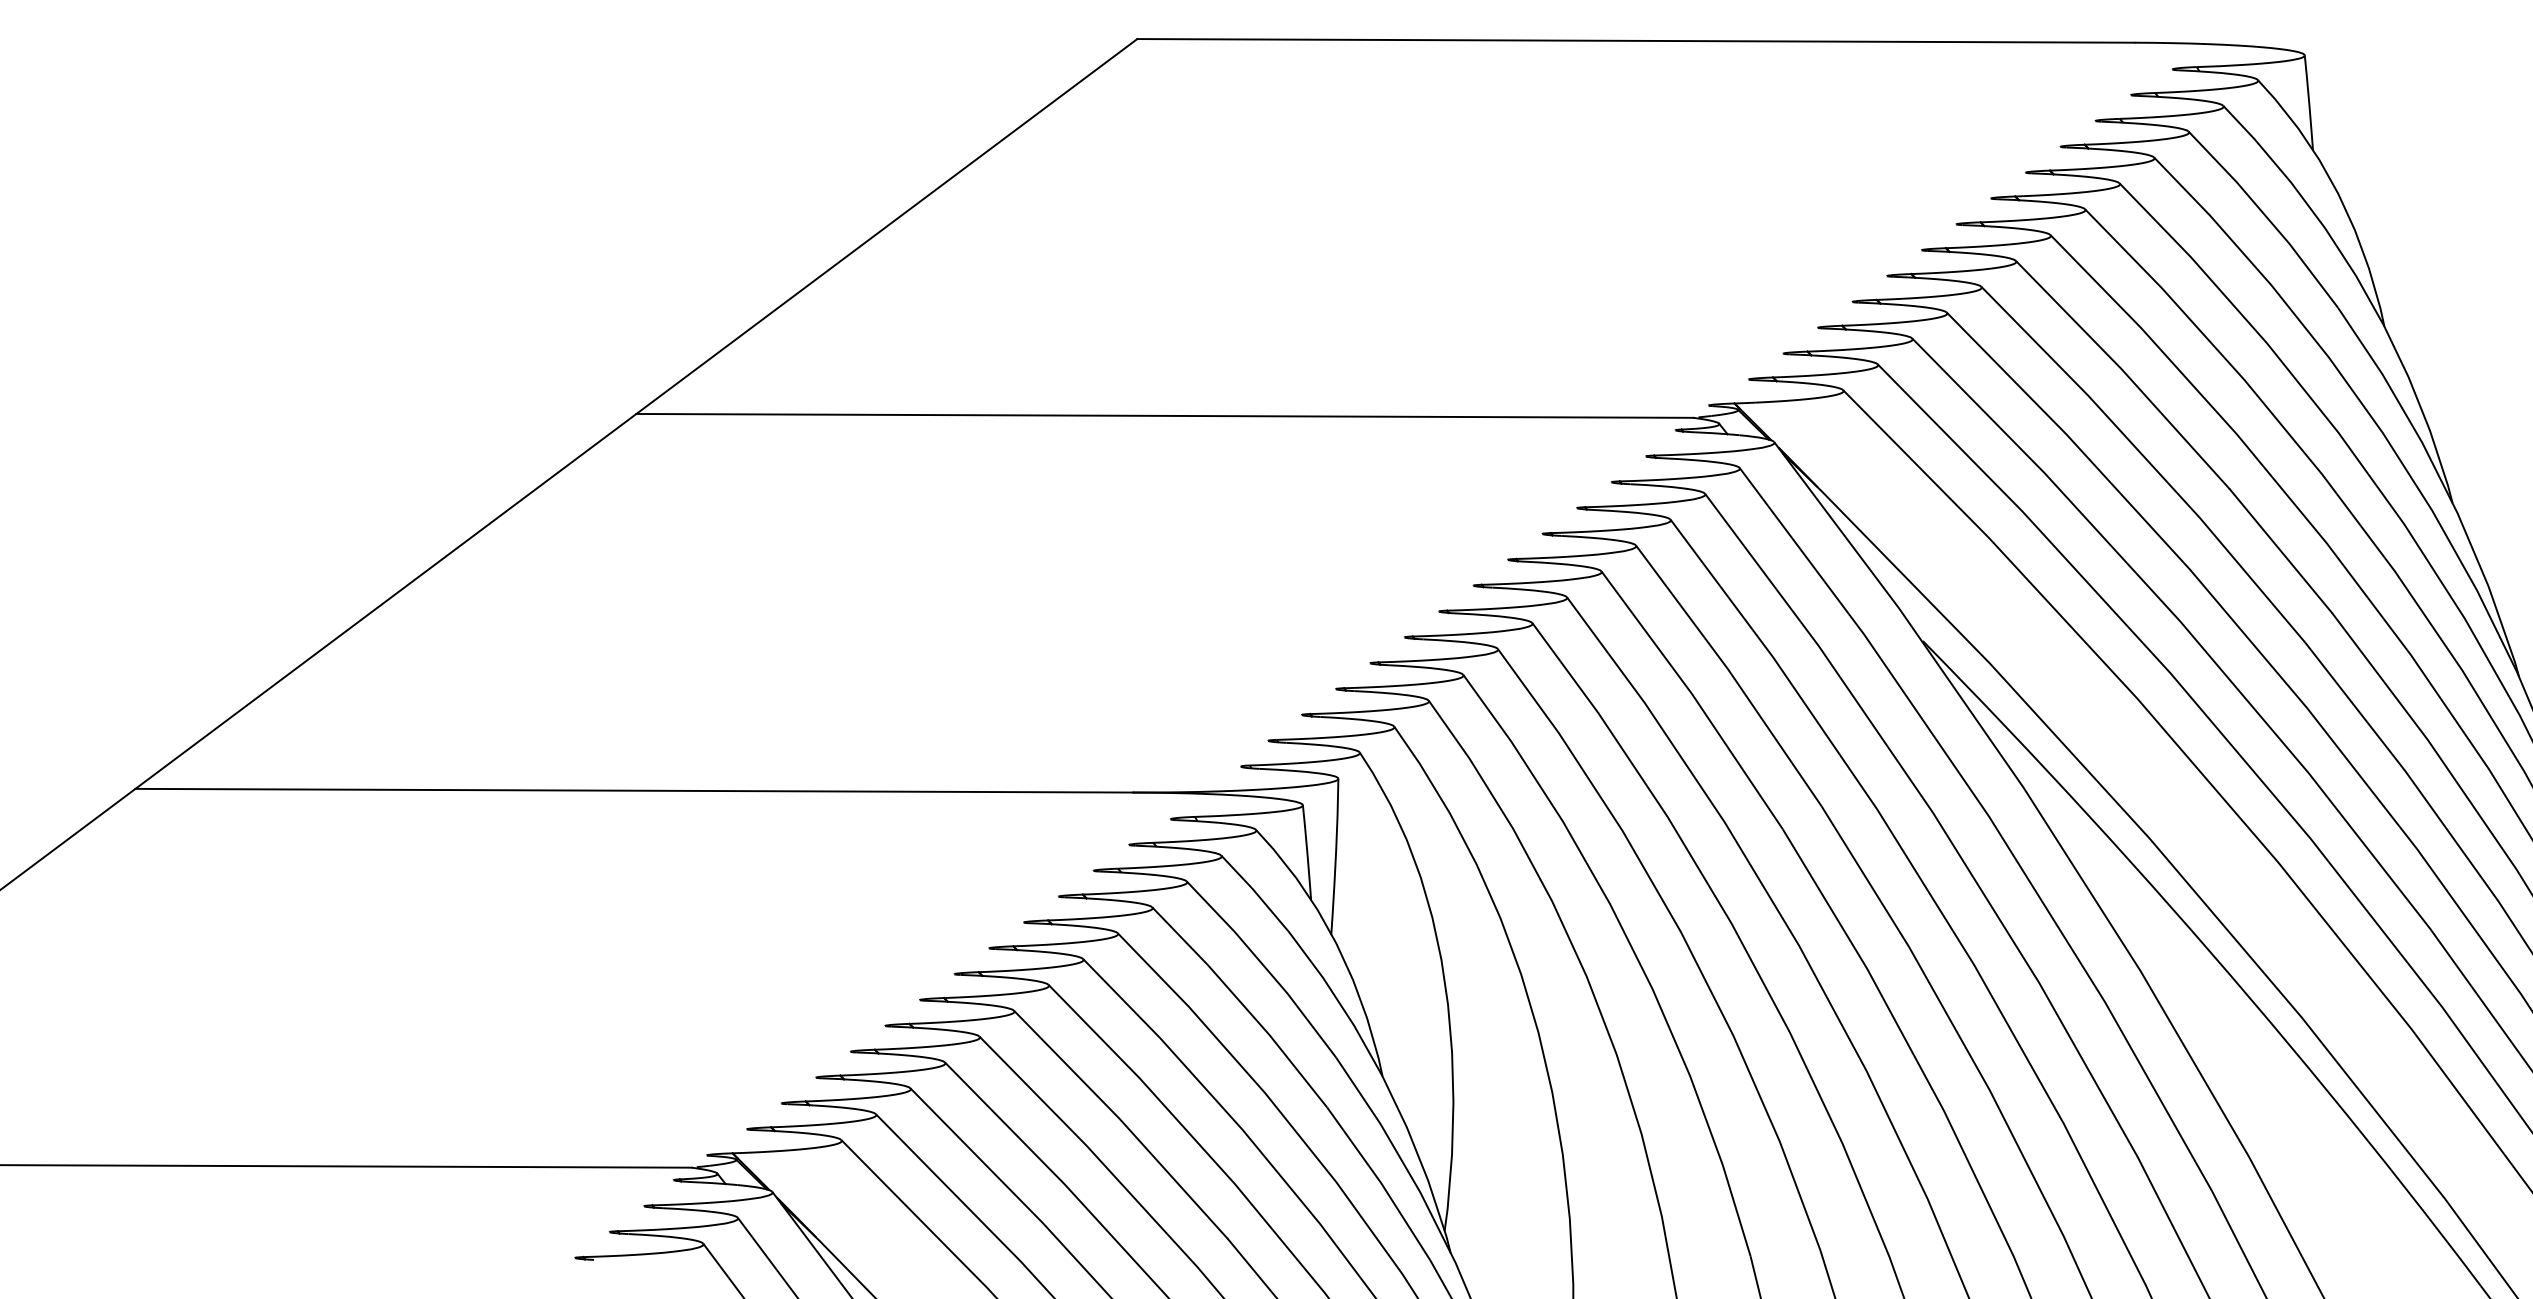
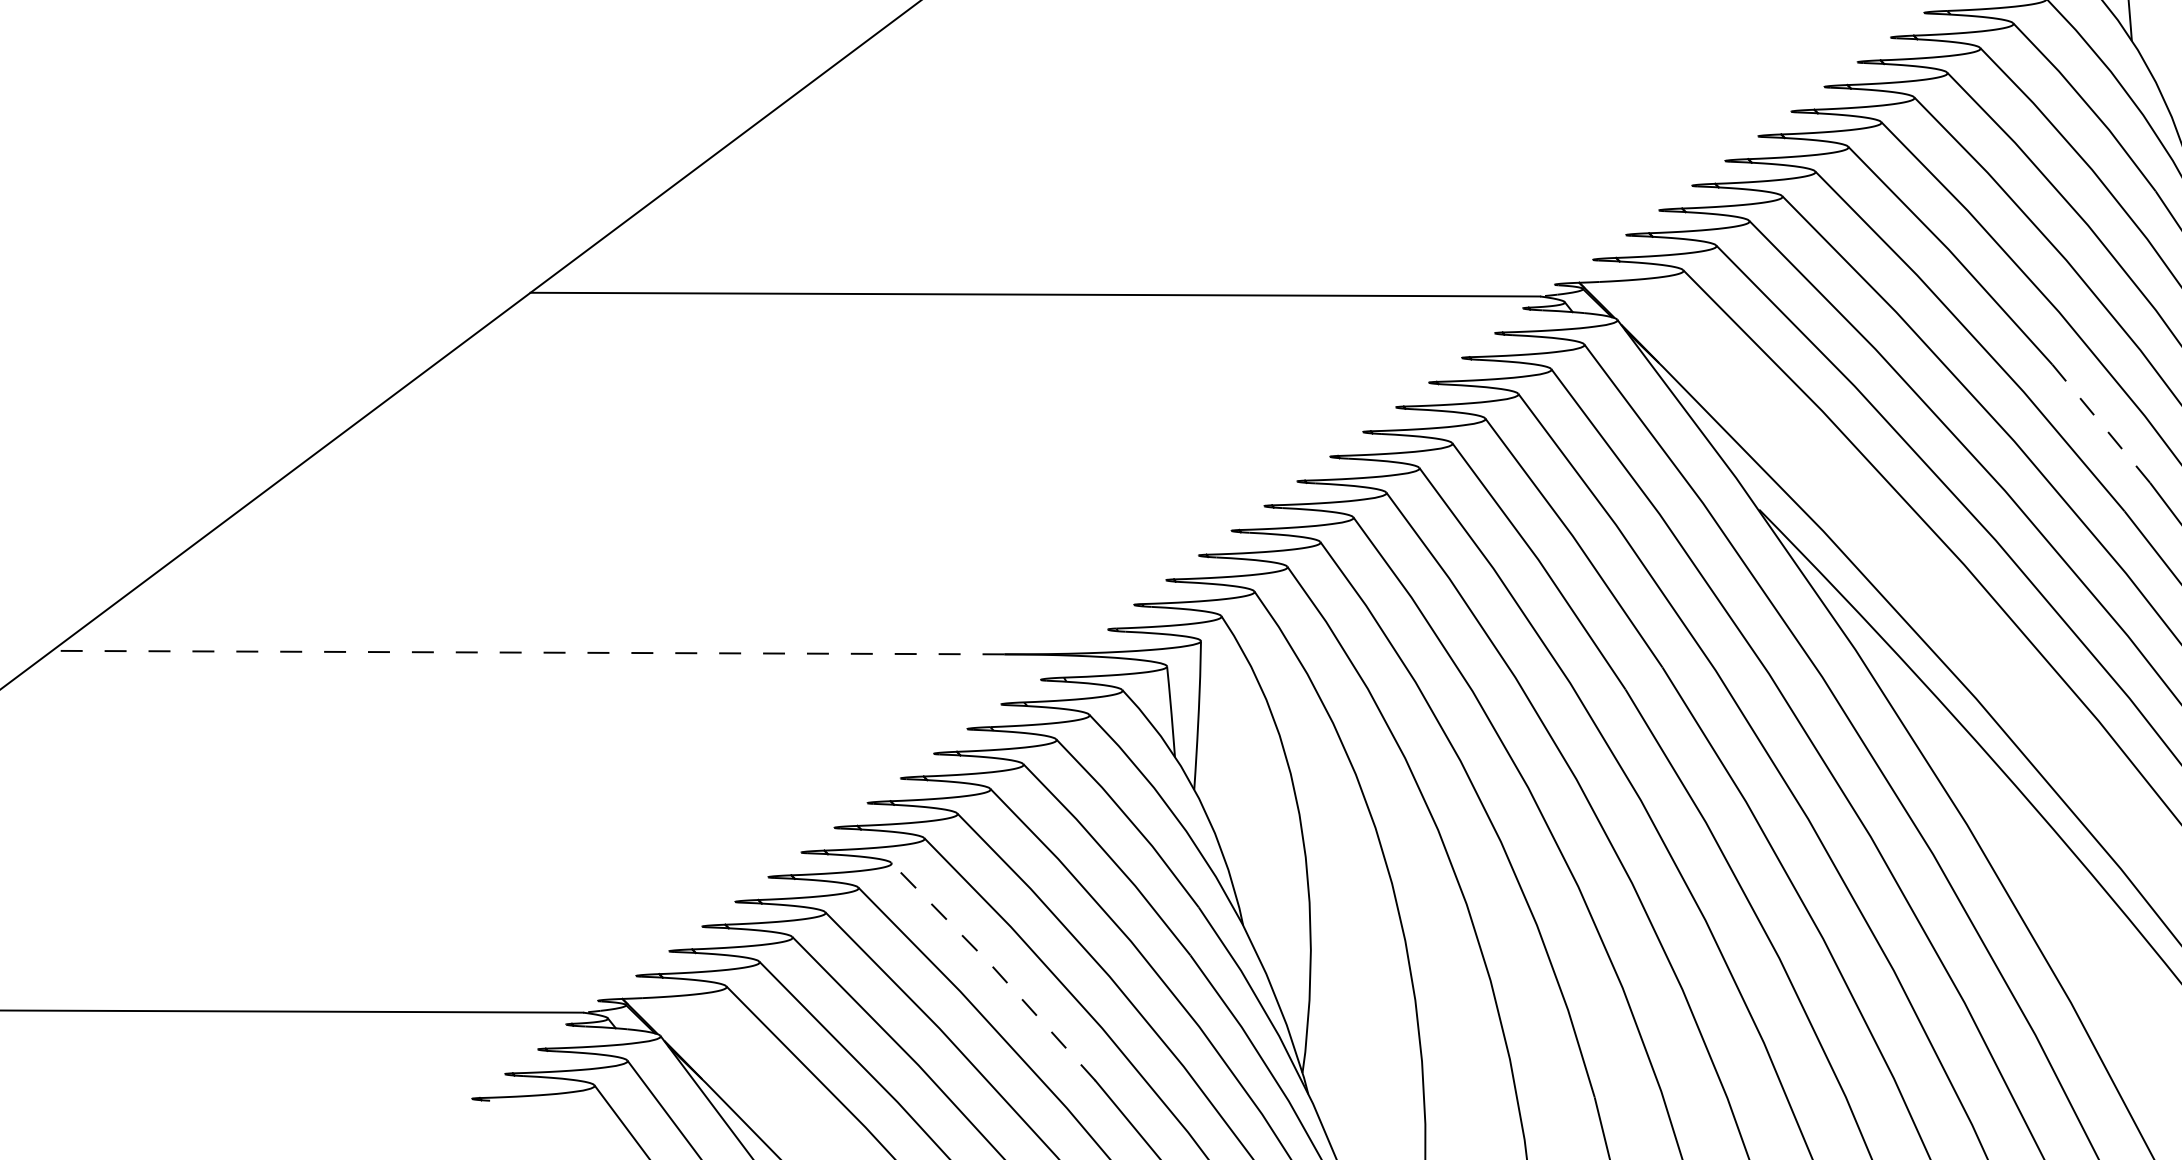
line: (2280, 550) -> (2100, 423), solid -> dashed
line: (634, 790) -> (528, 652), solid -> dashed
line: (1122, 1122) -> (994, 969), solid -> dashed

